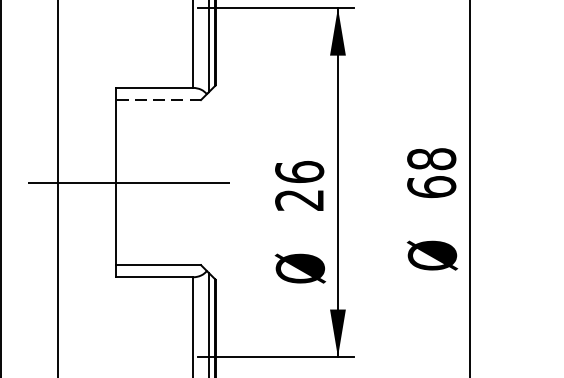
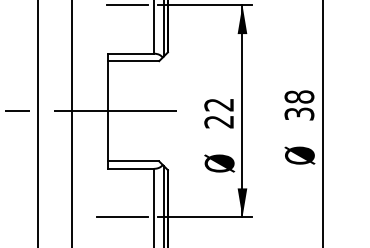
line: (148, 8) -> (127, 5), added
line: (158, 100) -> (133, 61), dashed -> solid
text: (300, 171) -> (219, 104), 26 -> 22
text: (431, 186) -> (299, 113), 68 -> 38
line: (140, 357) -> (122, 217), added

